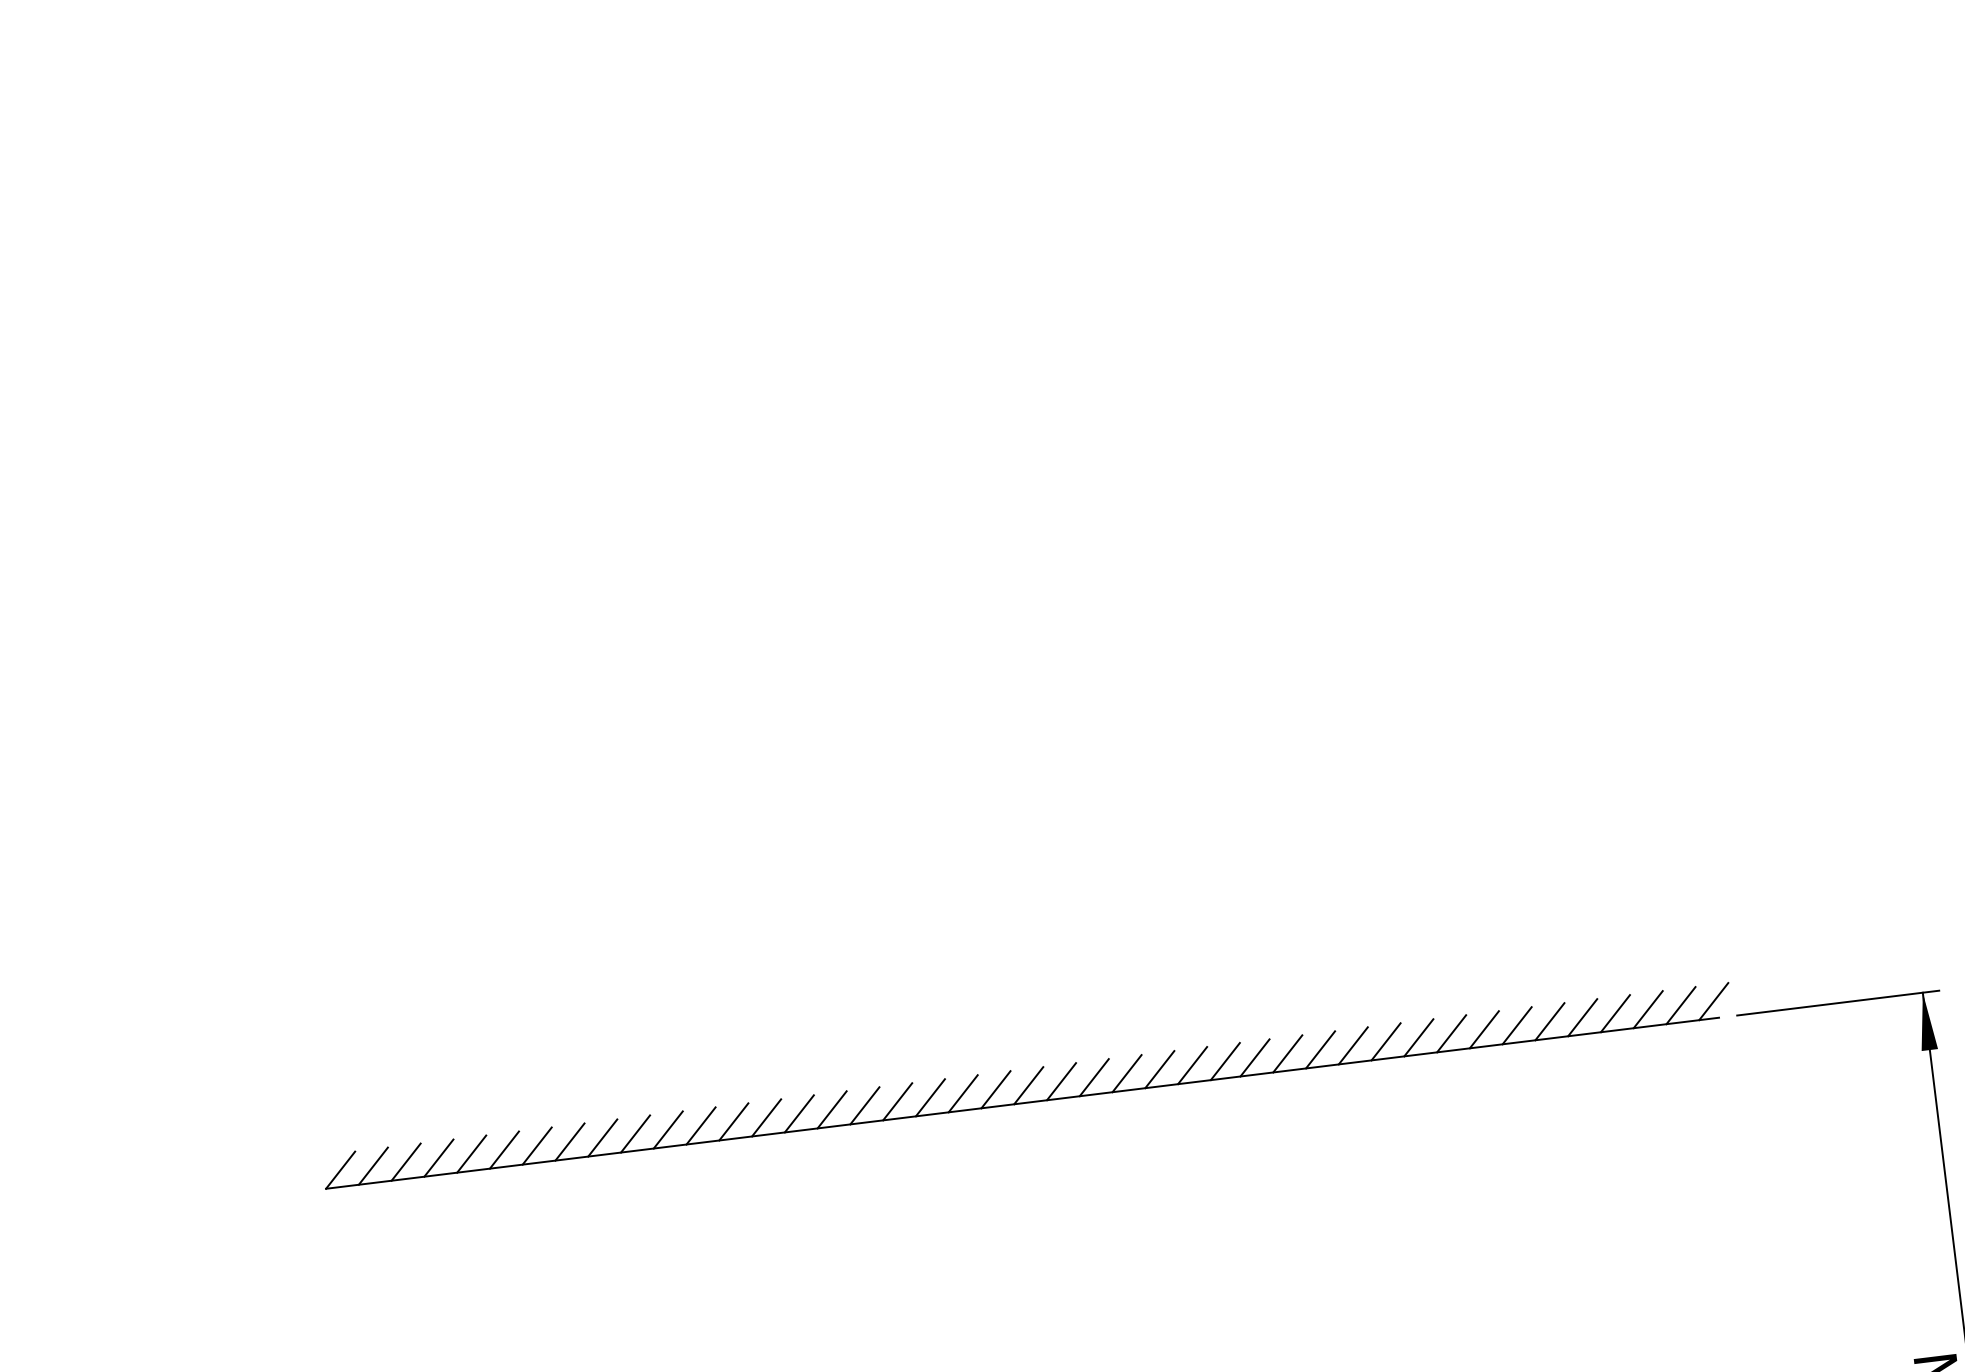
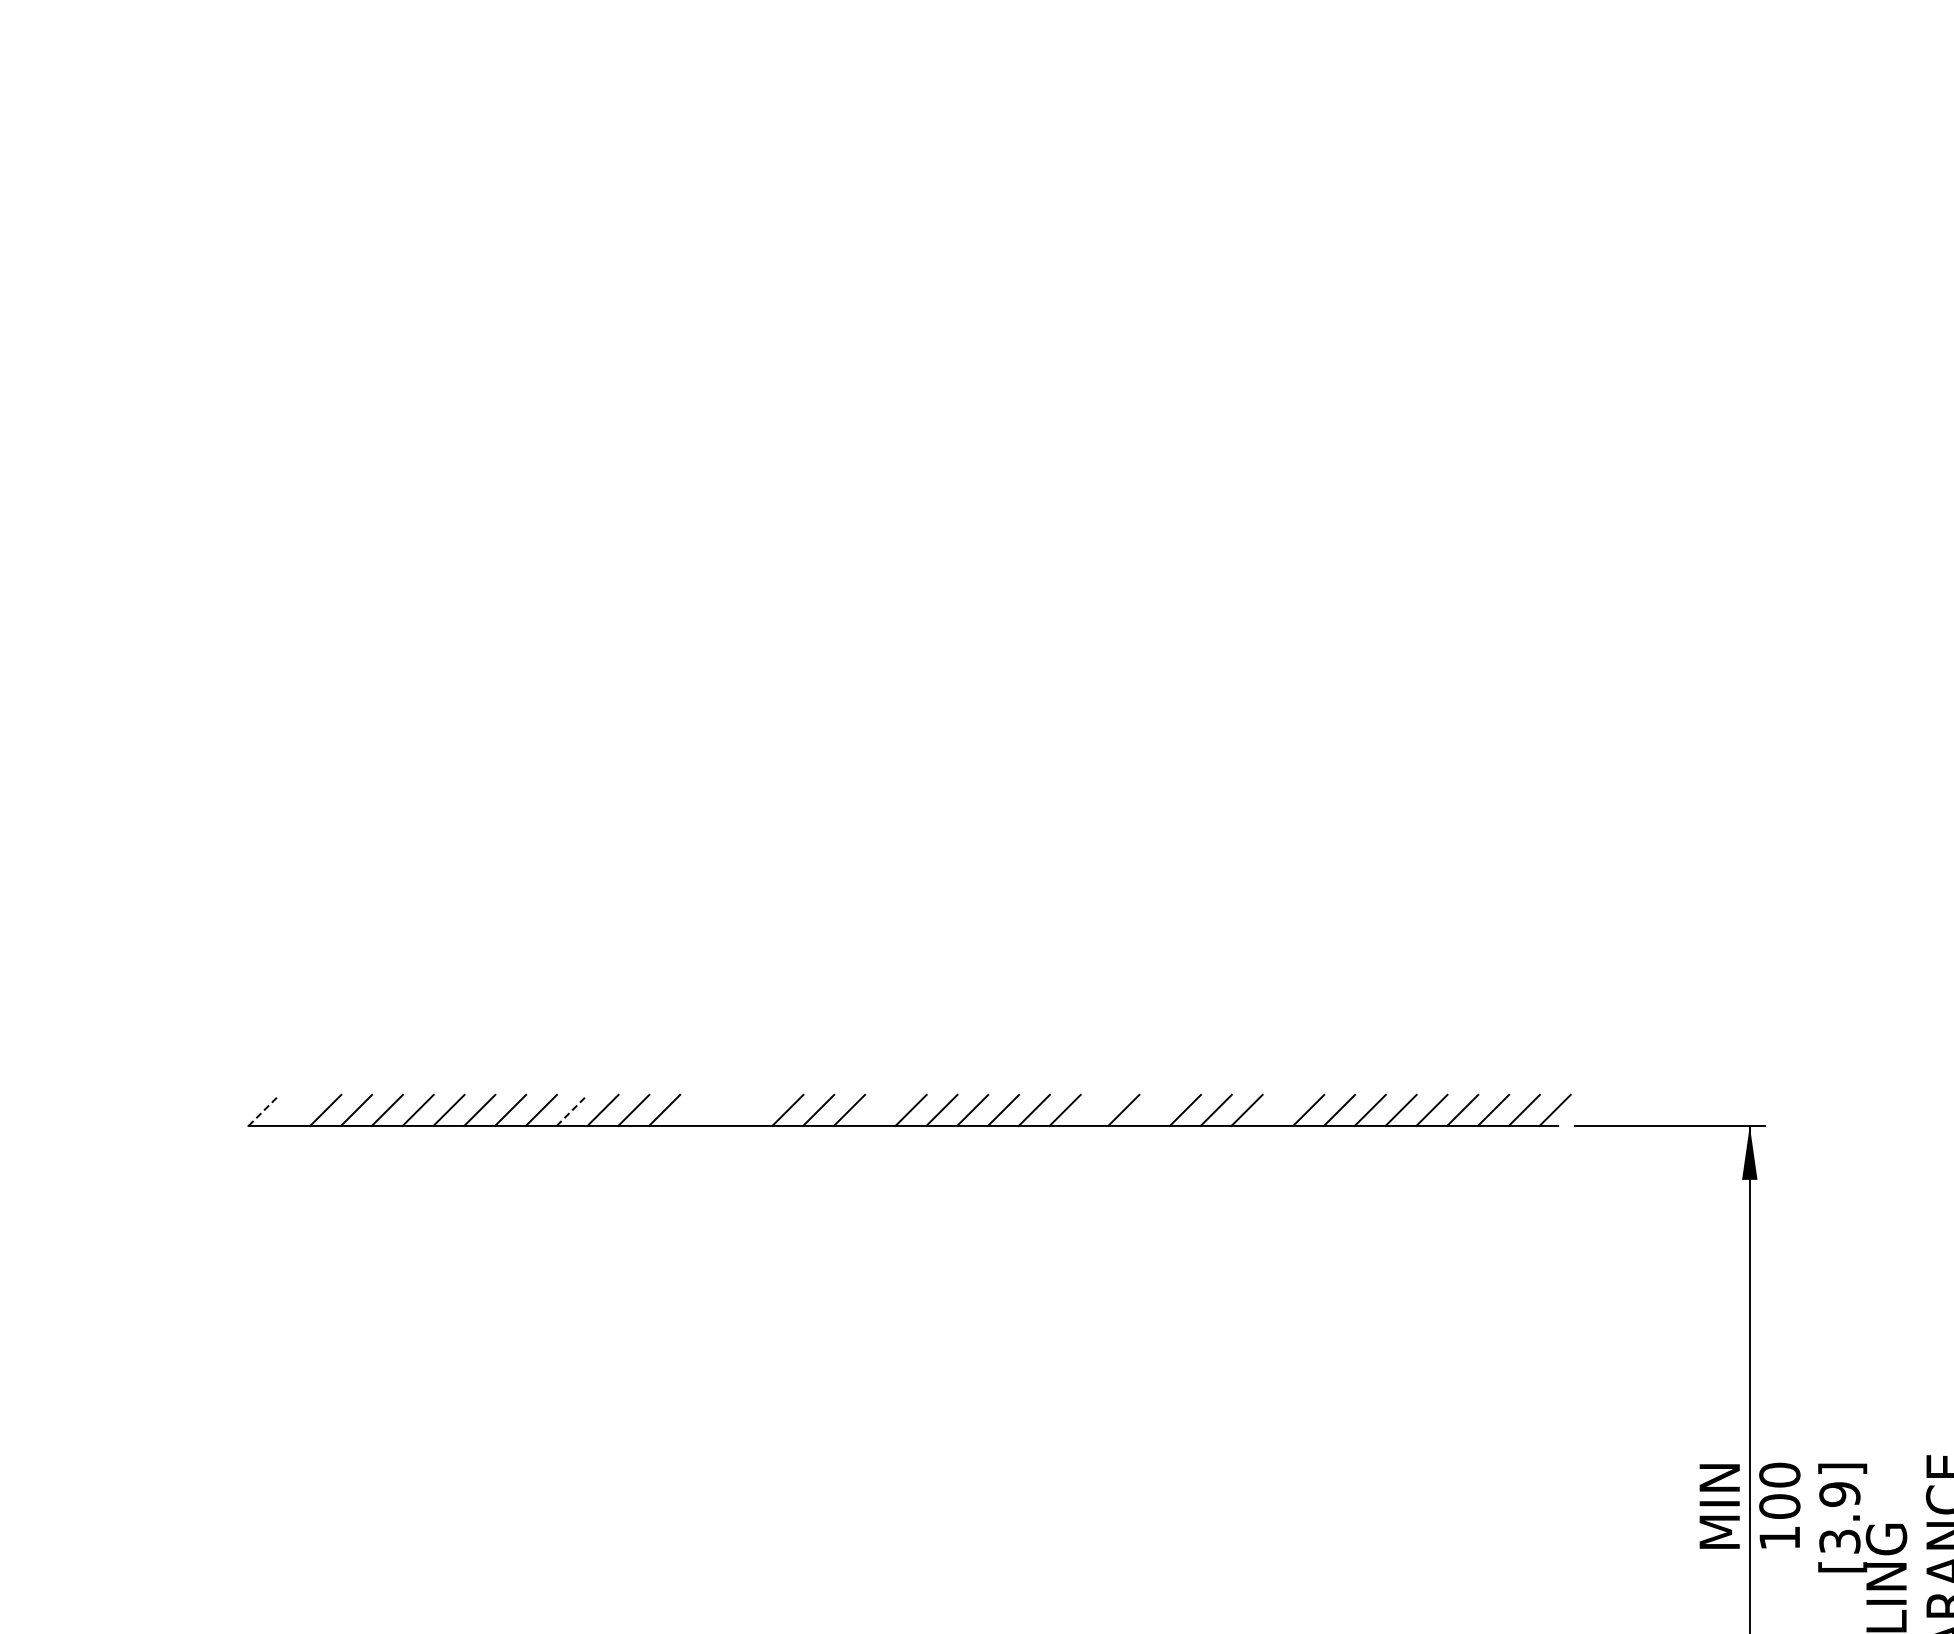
line: (1418, 1036) -> (1277, 1109), removed
line: (1287, 1052) -> (1154, 1109), removed
line: (1224, 1060) -> (1095, 1109), removed
line: (995, 1088) -> (879, 1109), removed
line: (864, 1104) -> (756, 1109), removed
line: (831, 1108) -> (725, 1109), removed
line: (799, 1112) -> (695, 1109), removed
line: (668, 1130) -> (572, 1110), solid -> dashed
line: (372, 1165) -> (294, 1109), removed
line: (341, 1170) -> (264, 1110), solid -> dashed

